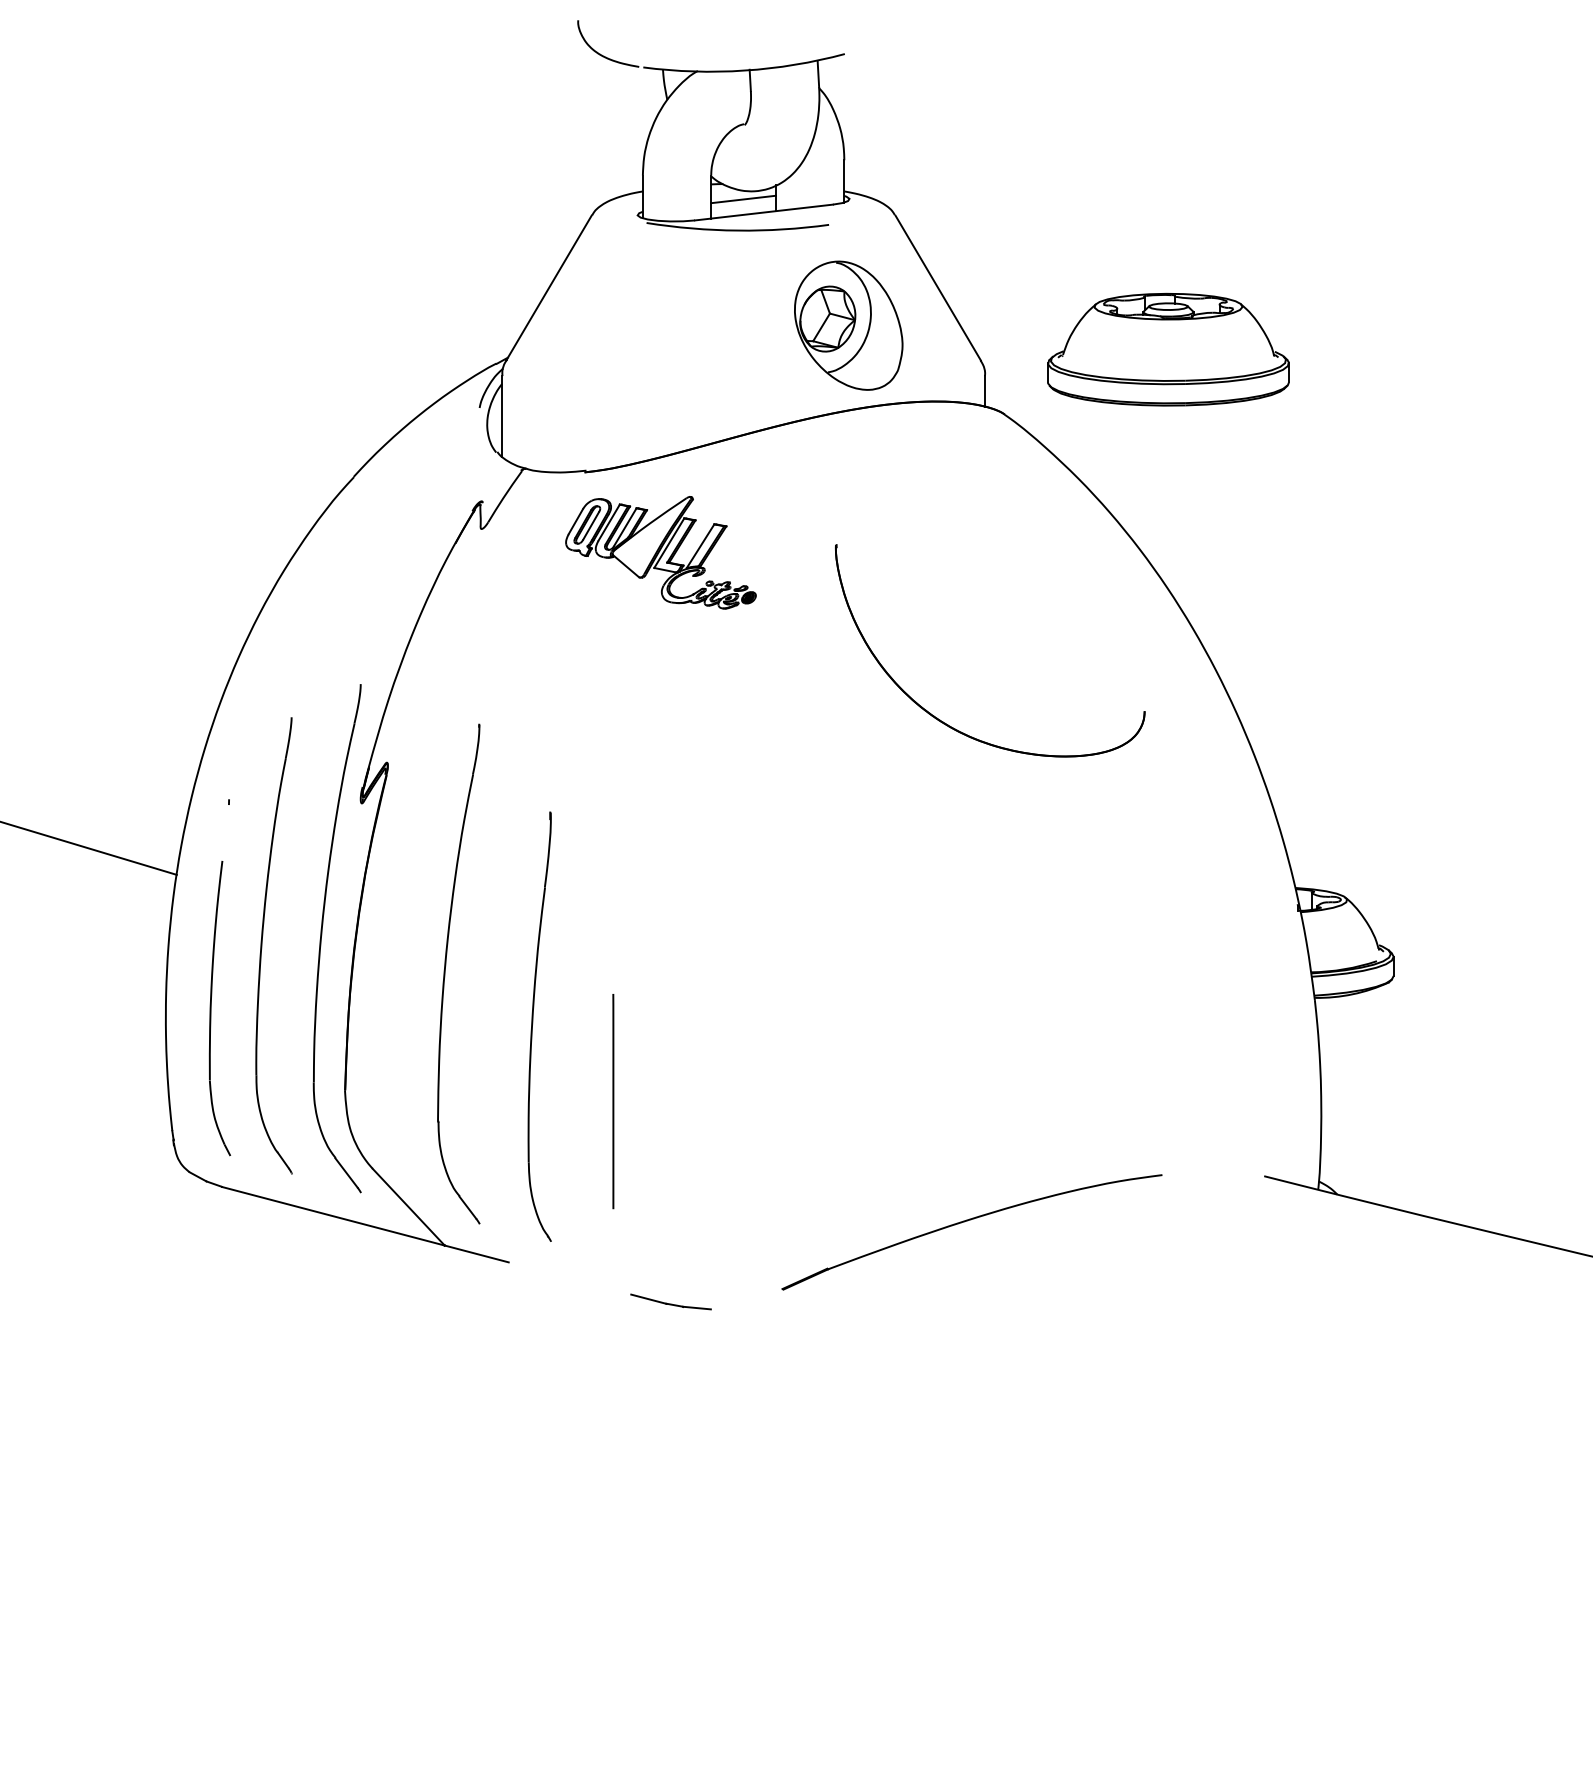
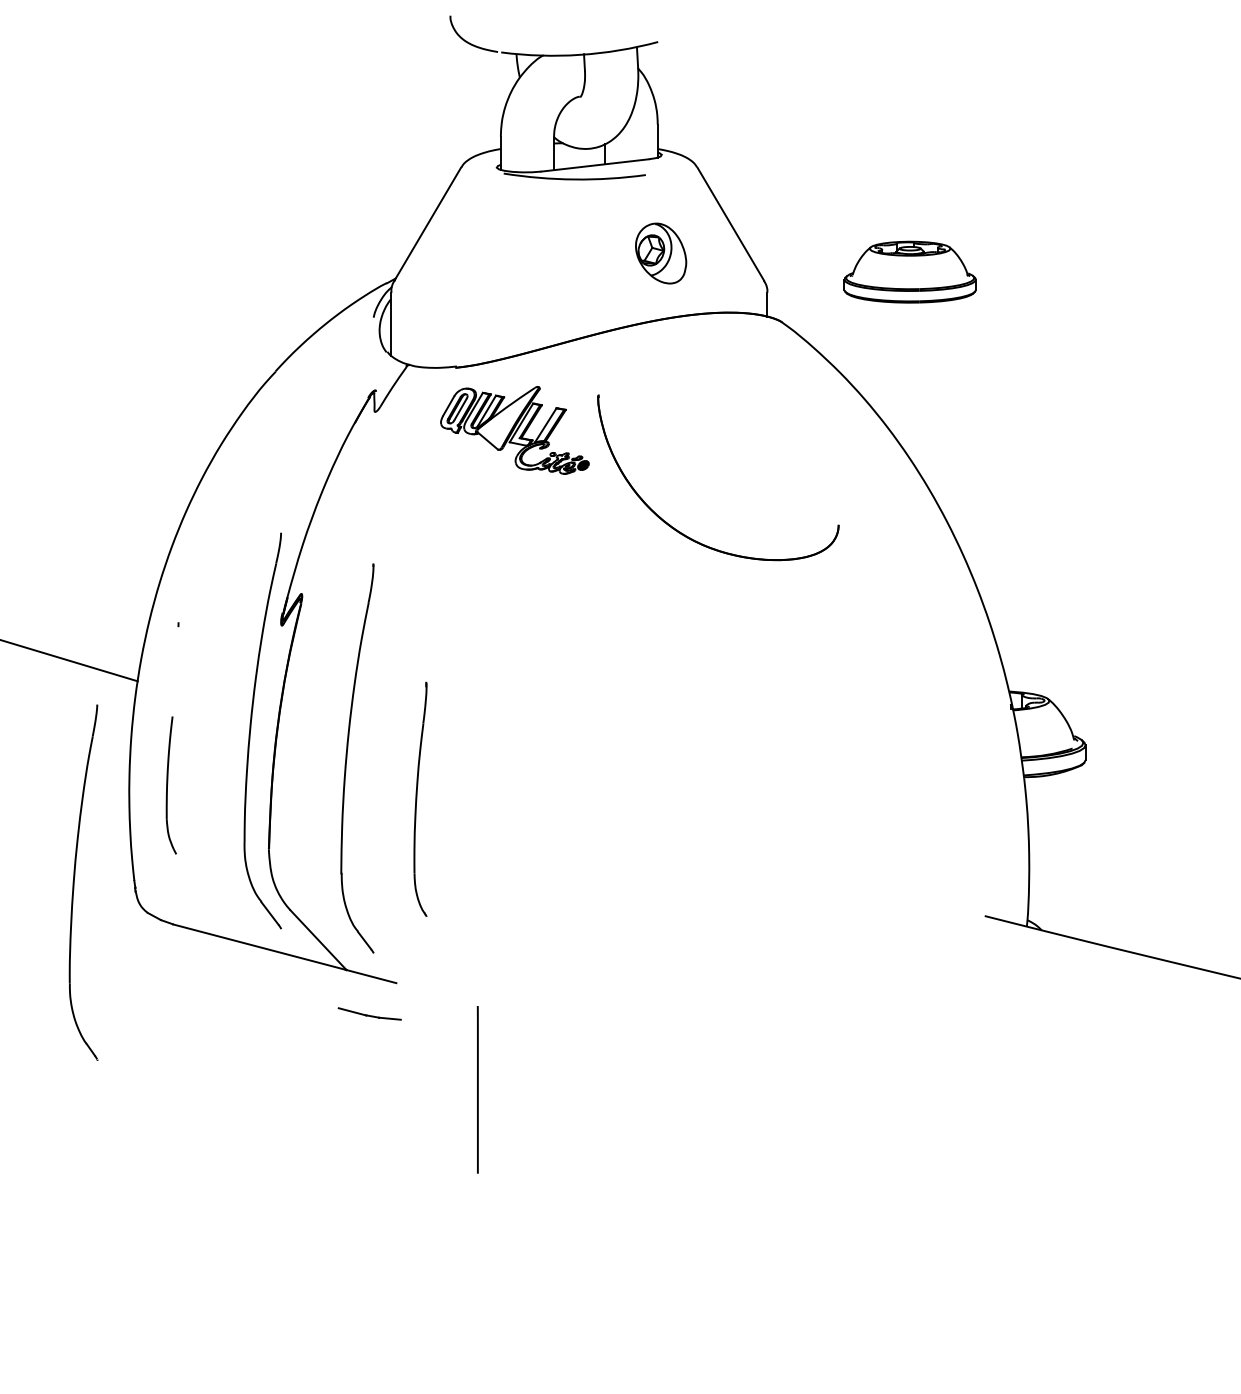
line: (743, 199) -> (579, 155), removed
part: (847, 325) -> (660, 253), size x0.6
part: (1167, 348) -> (909, 271), size x0.7
part: (948, 723) -> (685, 534), moved
part: (262, 945) -> (74, 882), moved
part: (220, 1008) -> (171, 785), size x0.6
part: (539, 1026) -> (420, 799), size x0.7
line: (612, 1101) -> (477, 1089), moved
part: (968, 1221) -> (754, 951), removed
part: (670, 1301) -> (369, 1013), moved

